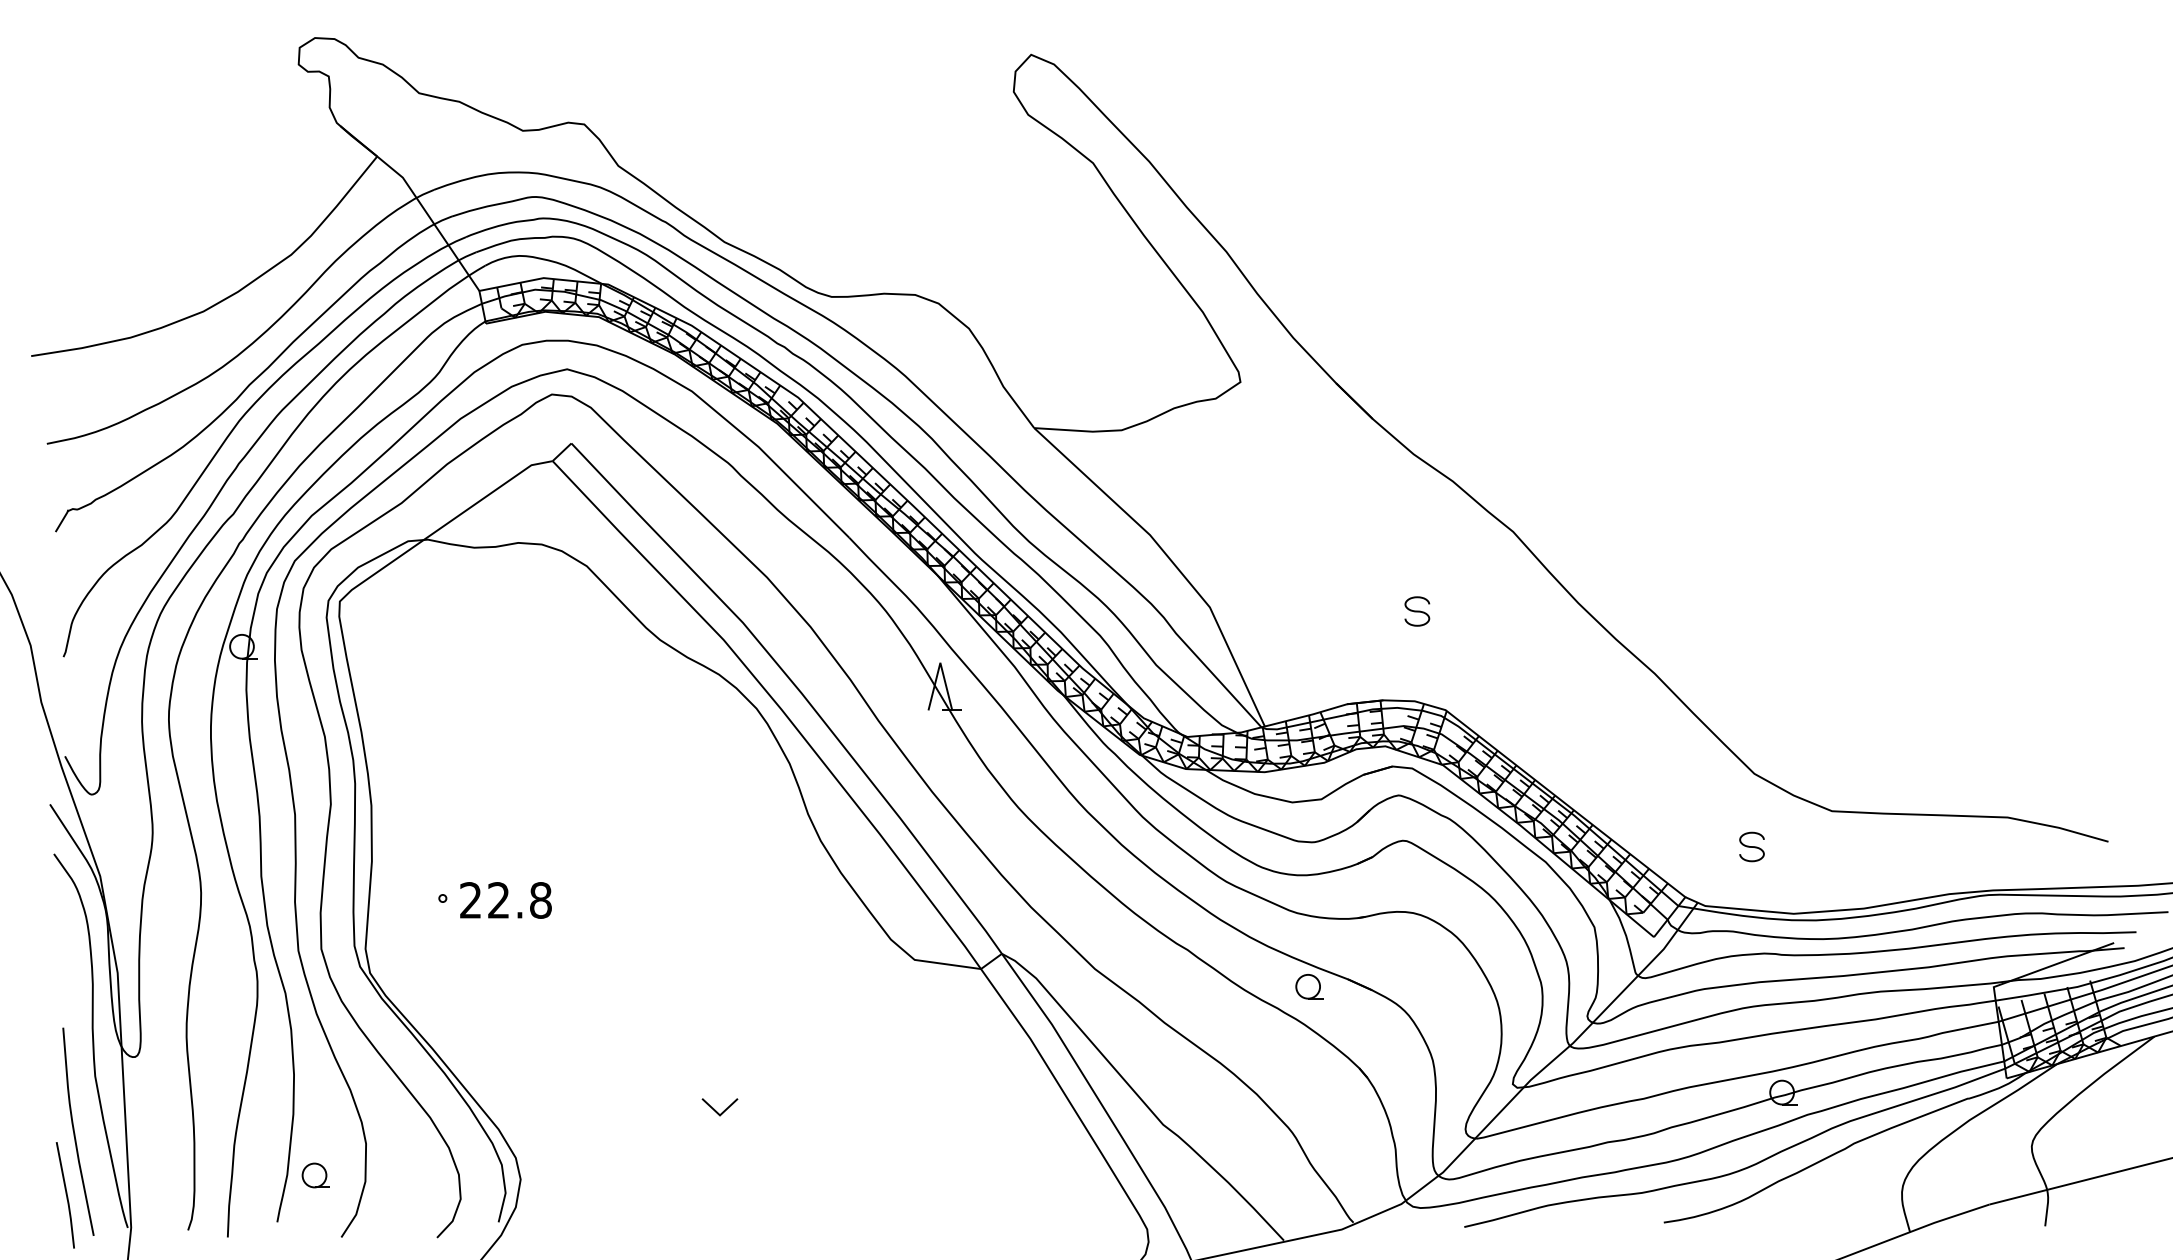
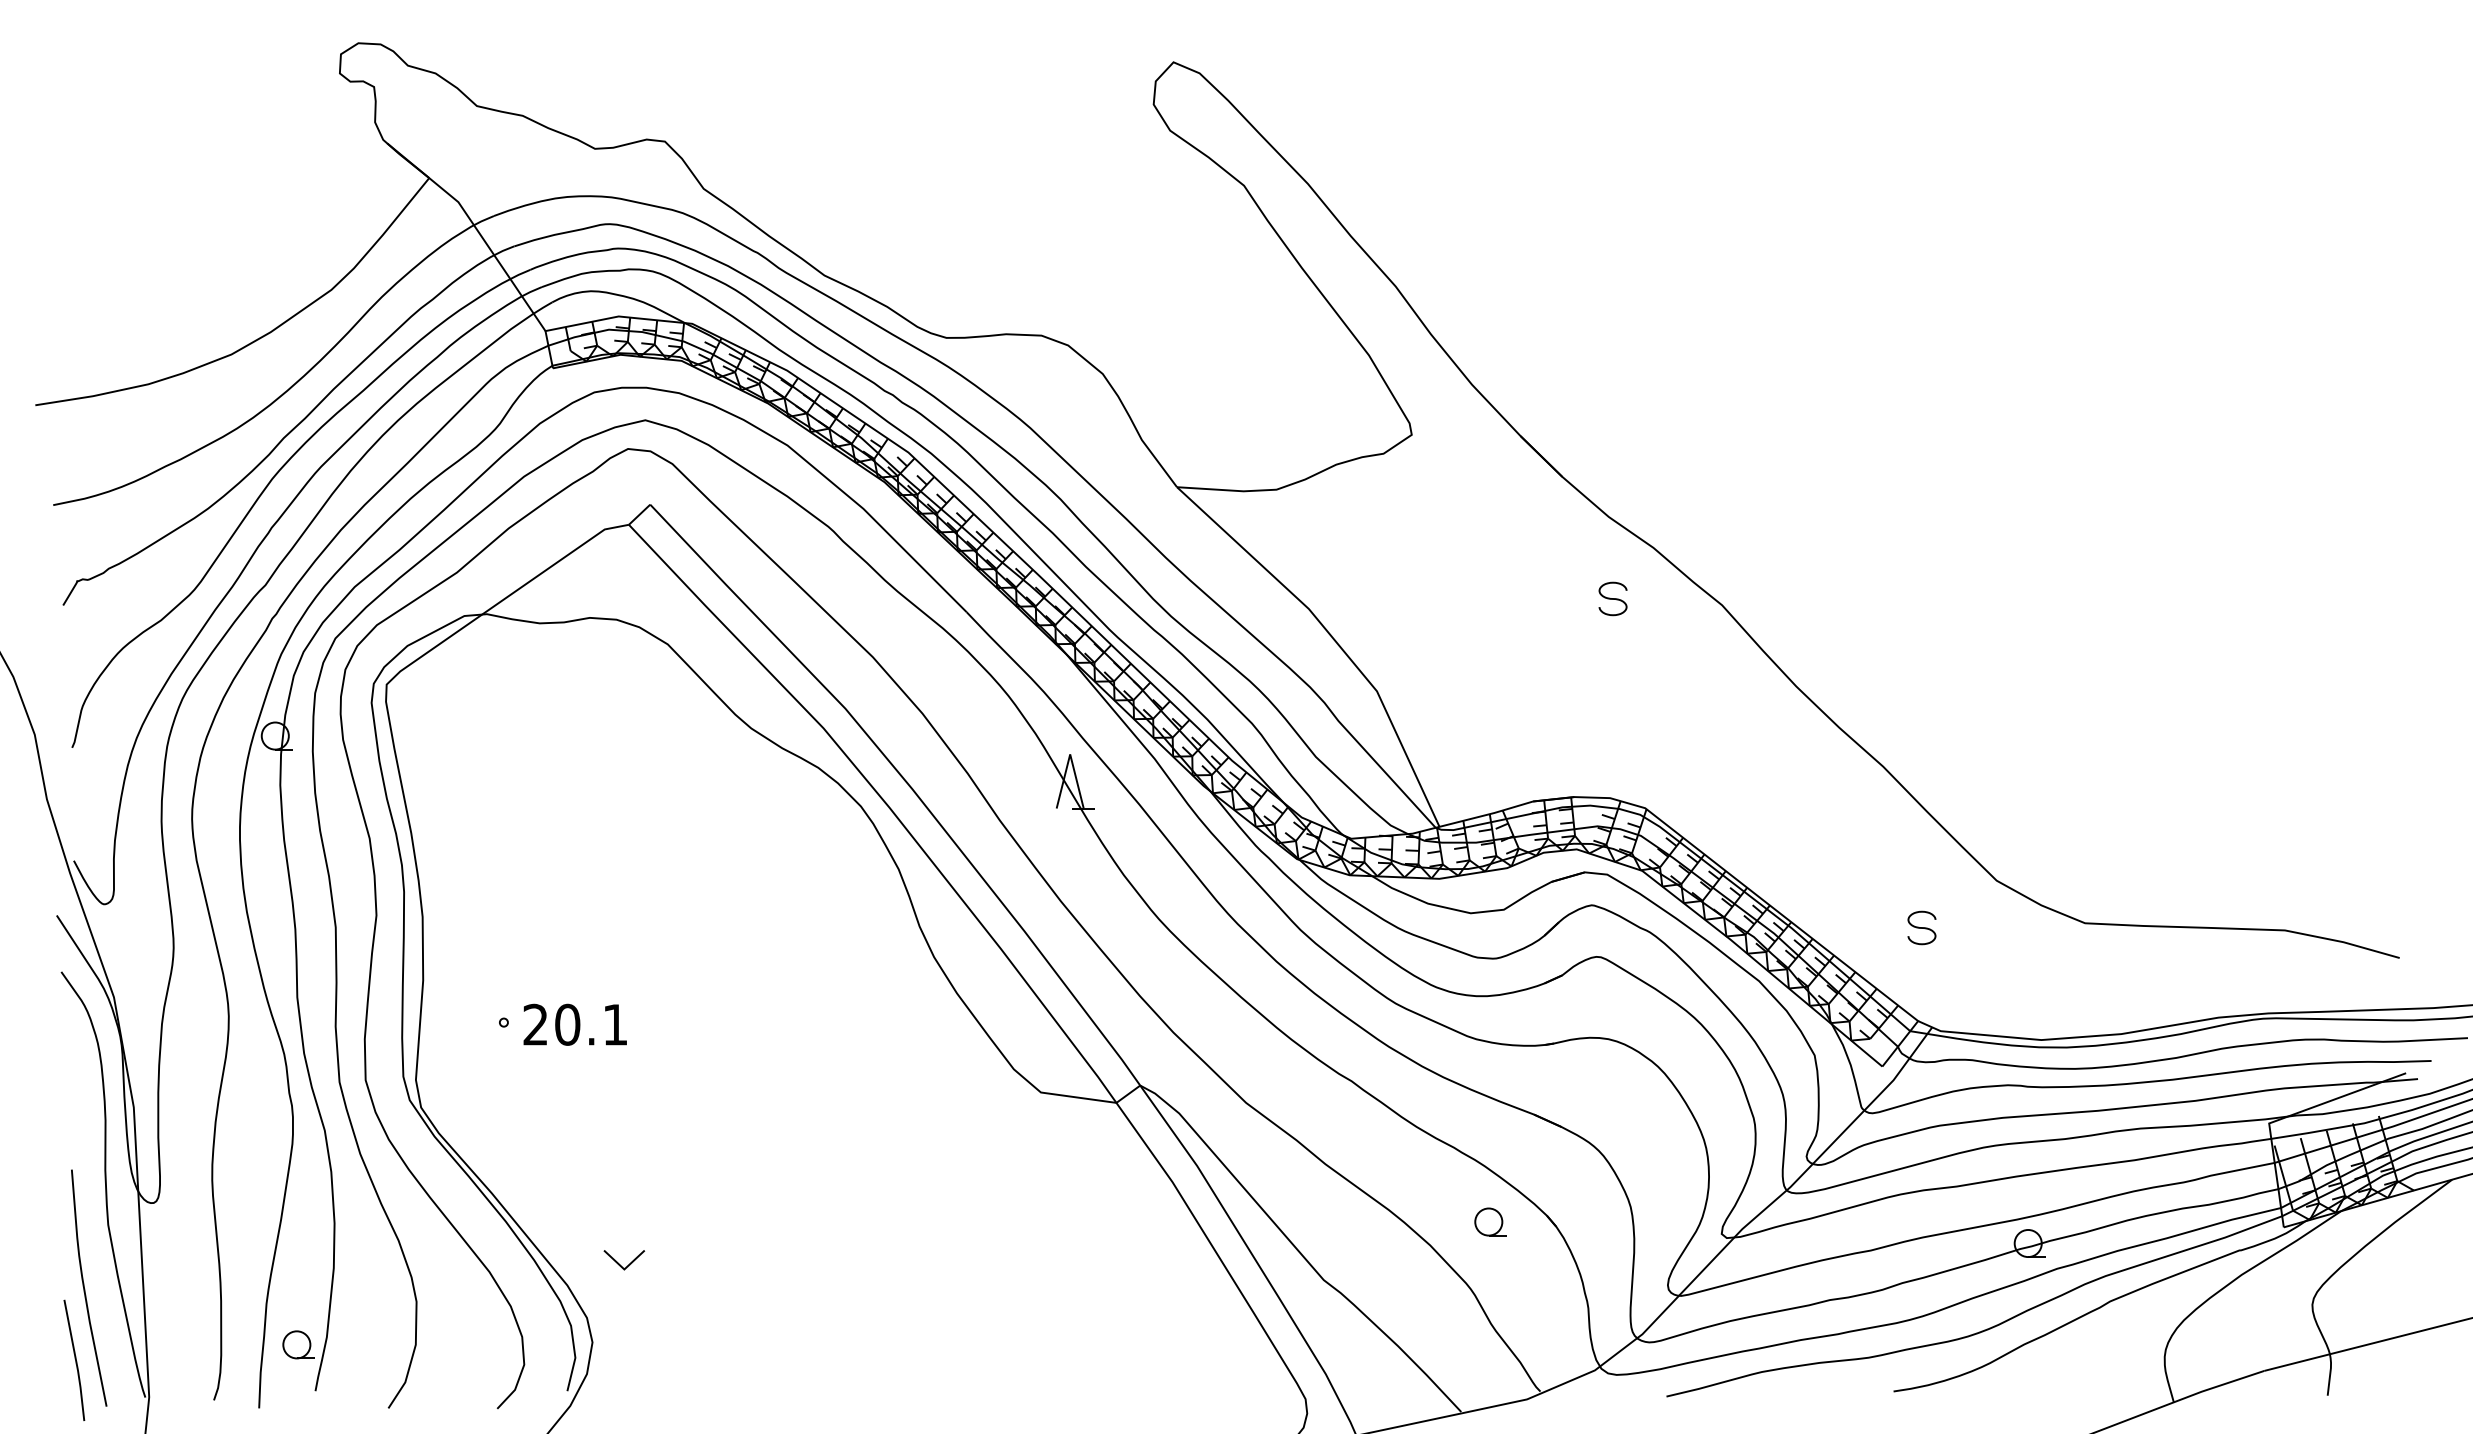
part: (1416, 611) -> (1612, 598), moved
part: (1751, 846) -> (1921, 927), moved
text: (519, 900) -> (591, 1024), 22.8 -> 20.1
part: (1309, 986) -> (1490, 1221), moved
part: (720, 1107) -> (624, 1260), moved
part: (315, 1175) -> (298, 1344), moved

